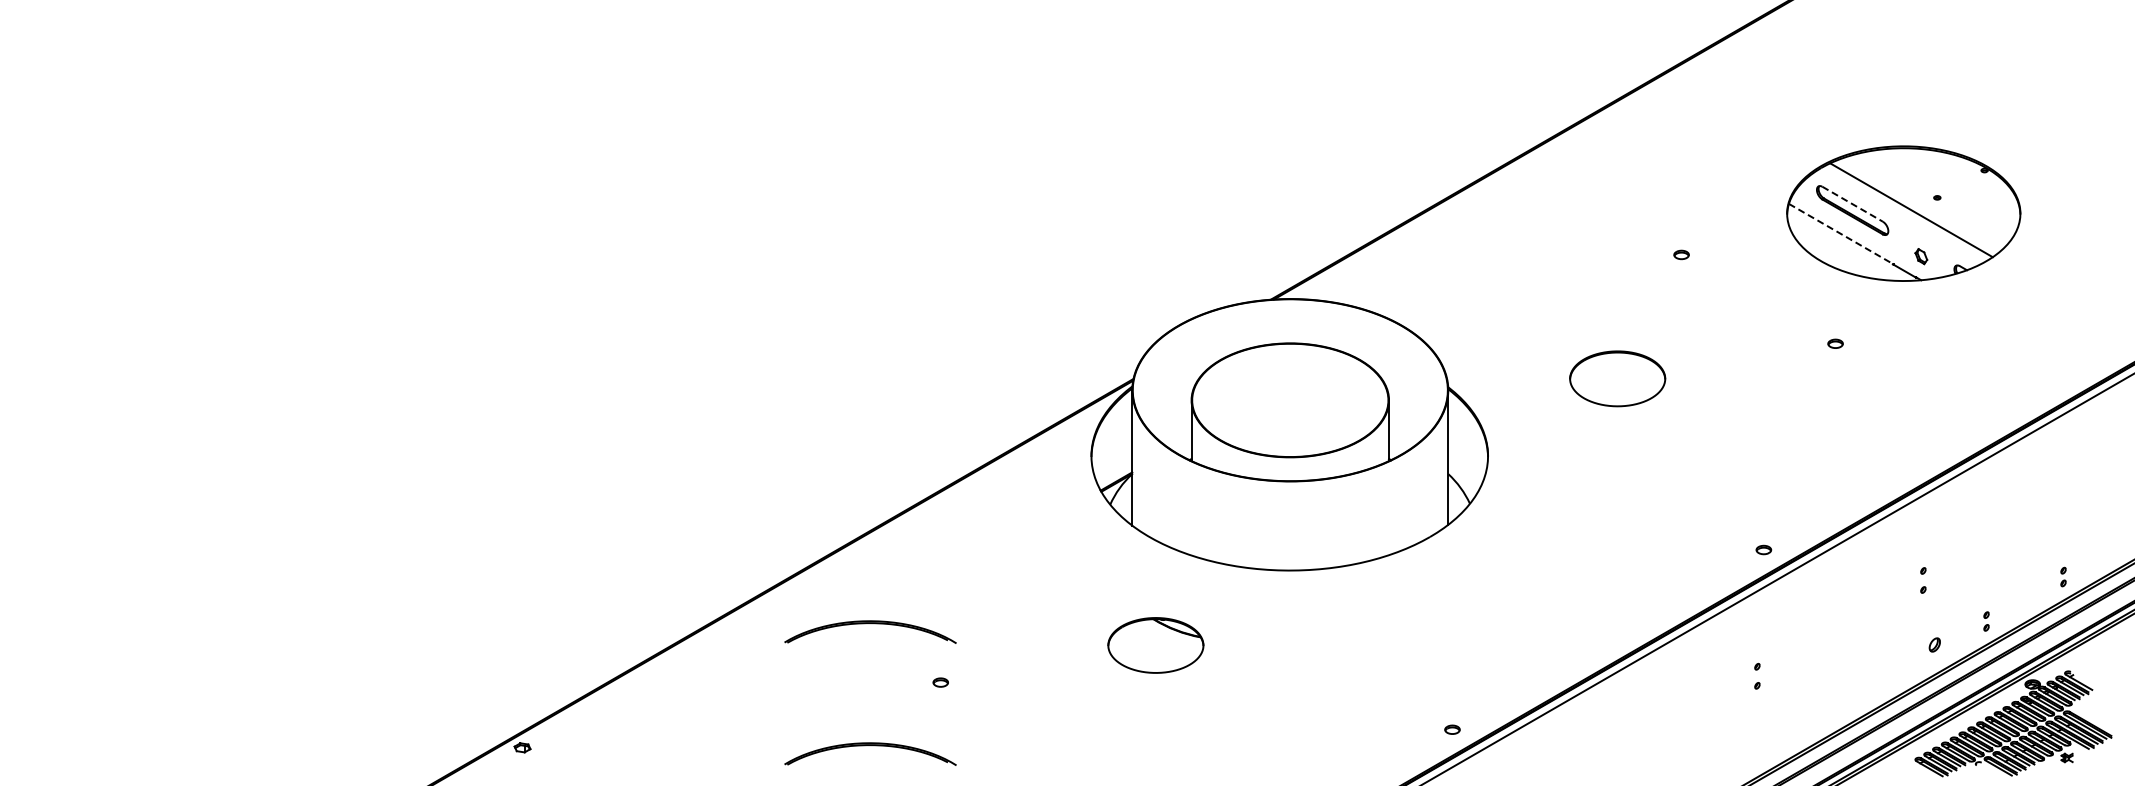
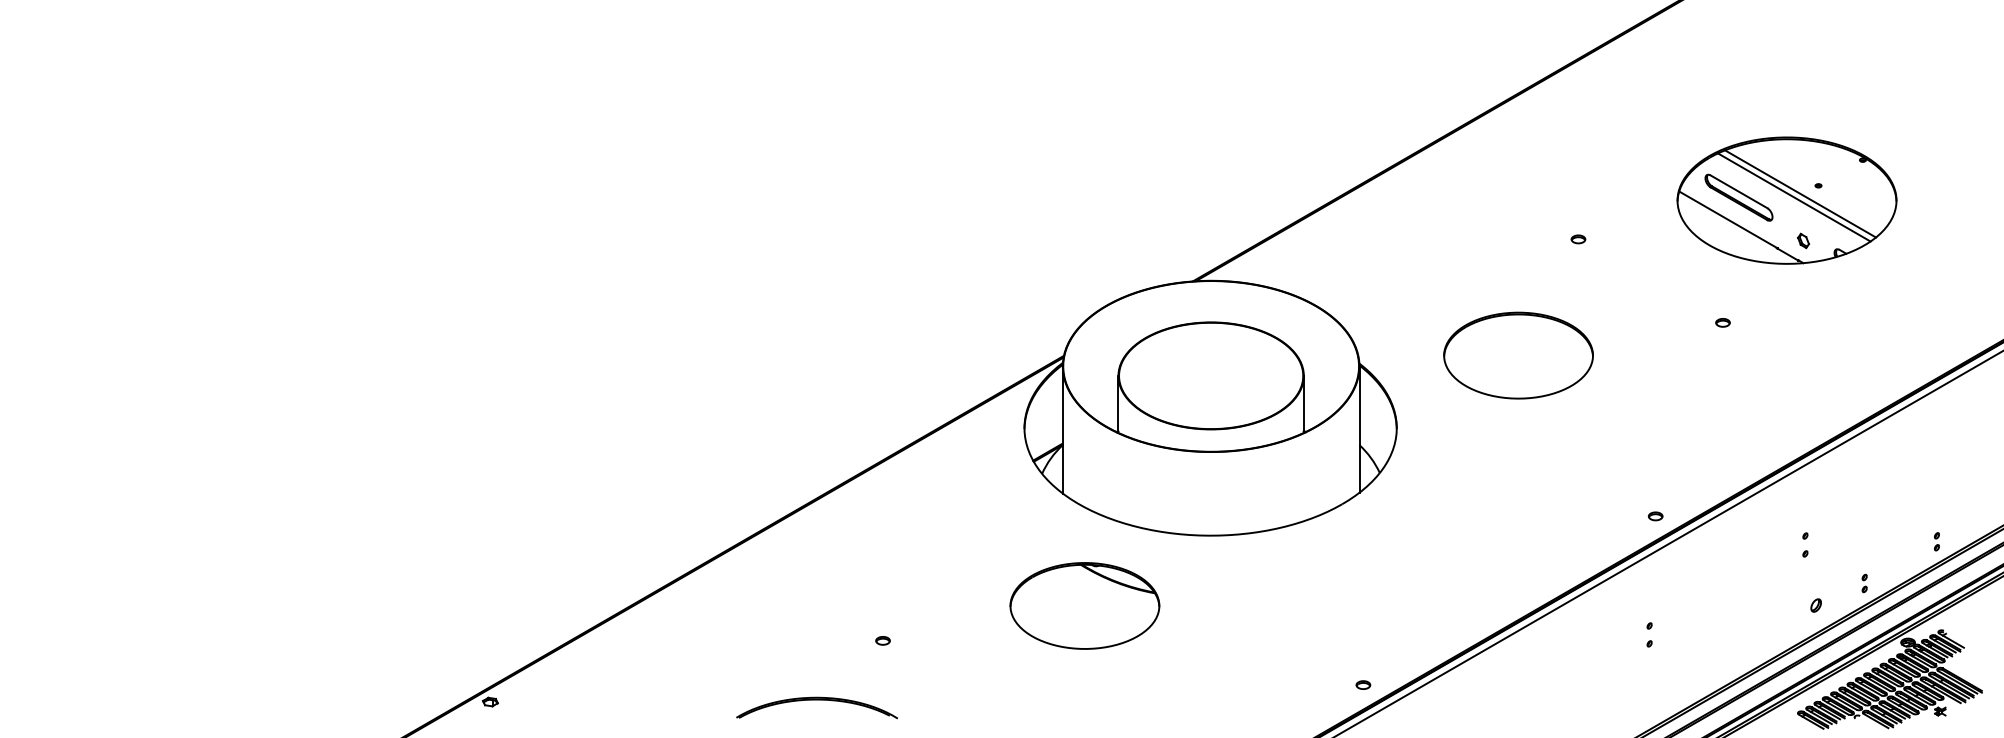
line: (1852, 204) -> (1738, 192), dashed -> solid
line: (1917, 206) -> (1799, 193), added
line: (1841, 234) -> (1728, 220), dashed -> solid
part: (1617, 378) -> (1518, 355), size x1.67
part: (871, 624) -> (818, 586), removed
part: (1155, 645) -> (1084, 606), size x1.67

